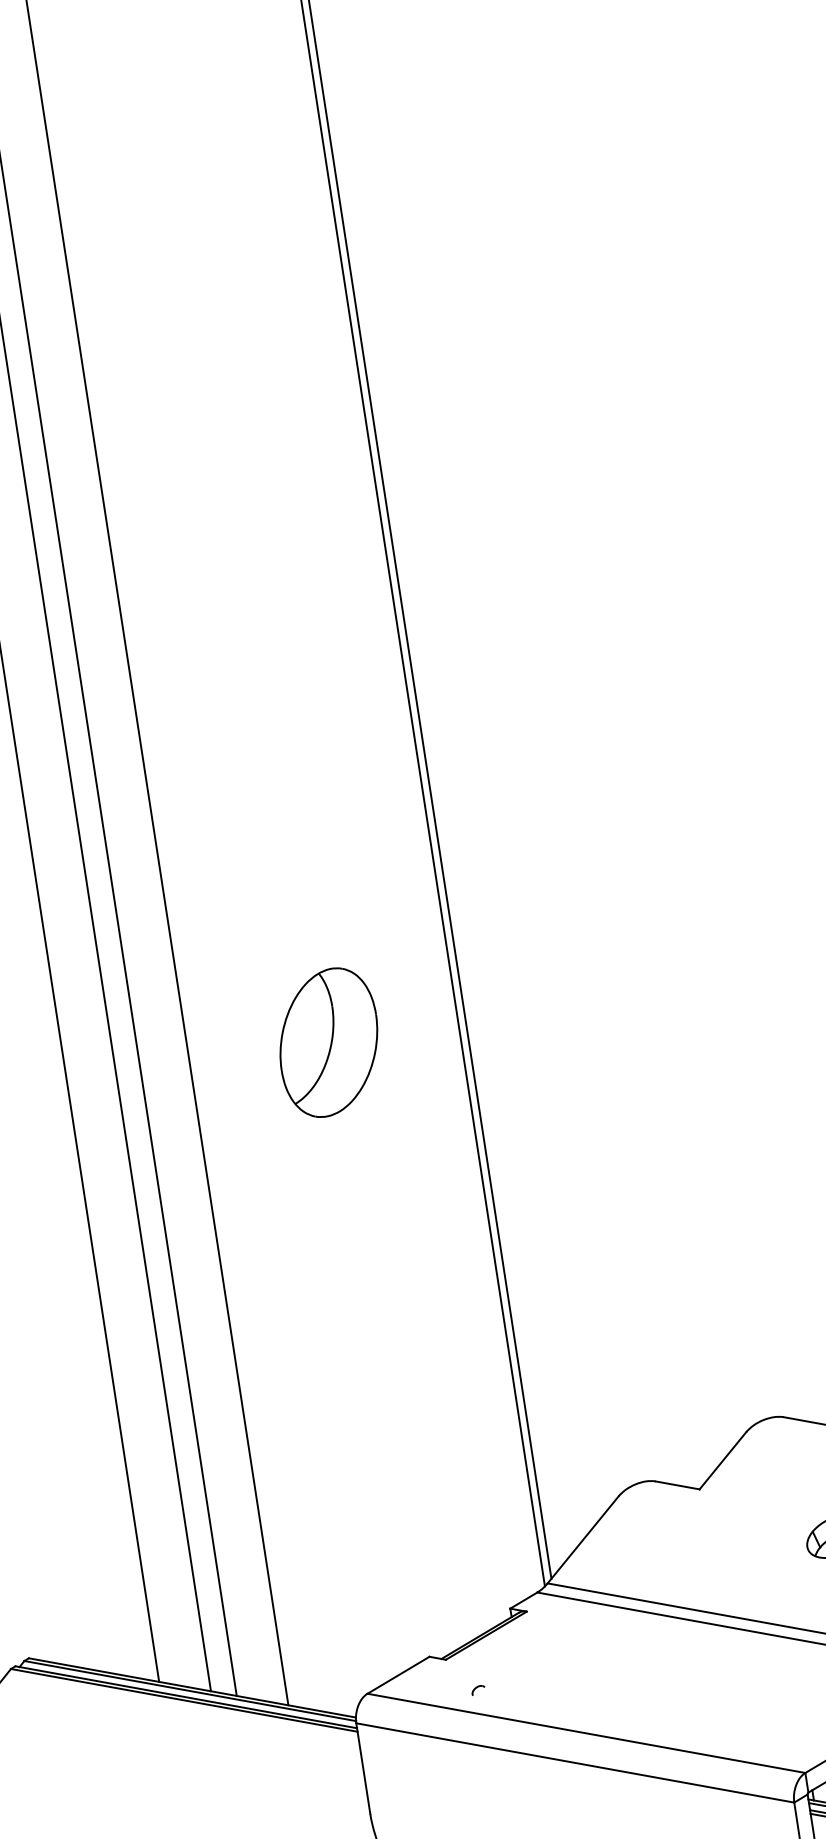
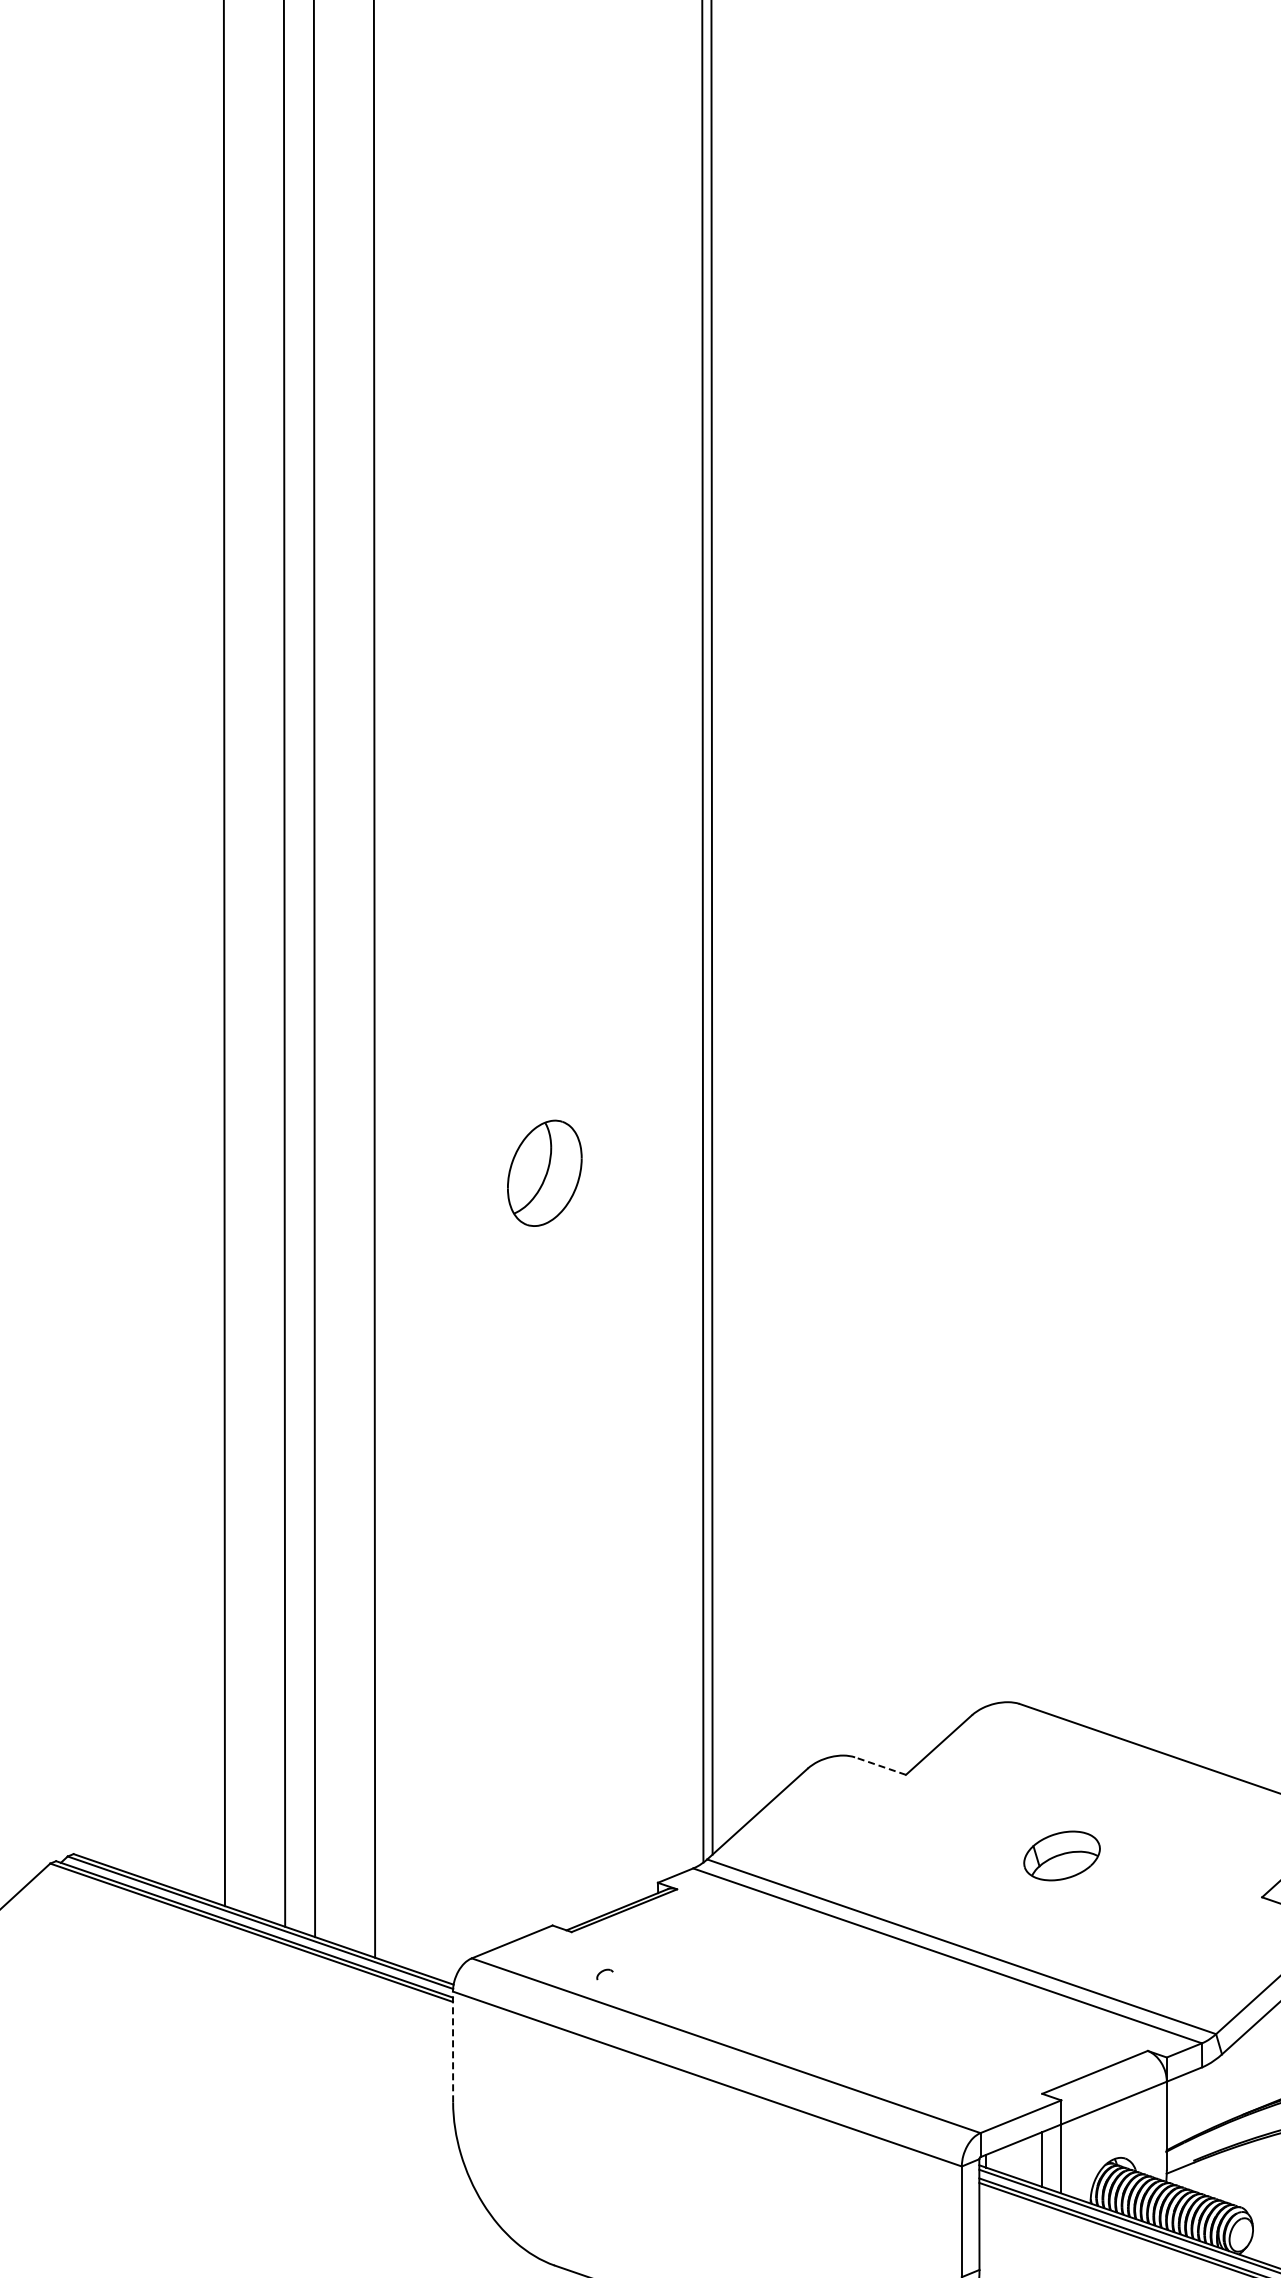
part: (328, 1042) -> (544, 1173), size x0.6
line: (677, 1485) -> (880, 1766), solid -> dashed
line: (363, 1768) -> (453, 2046), solid -> dashed

